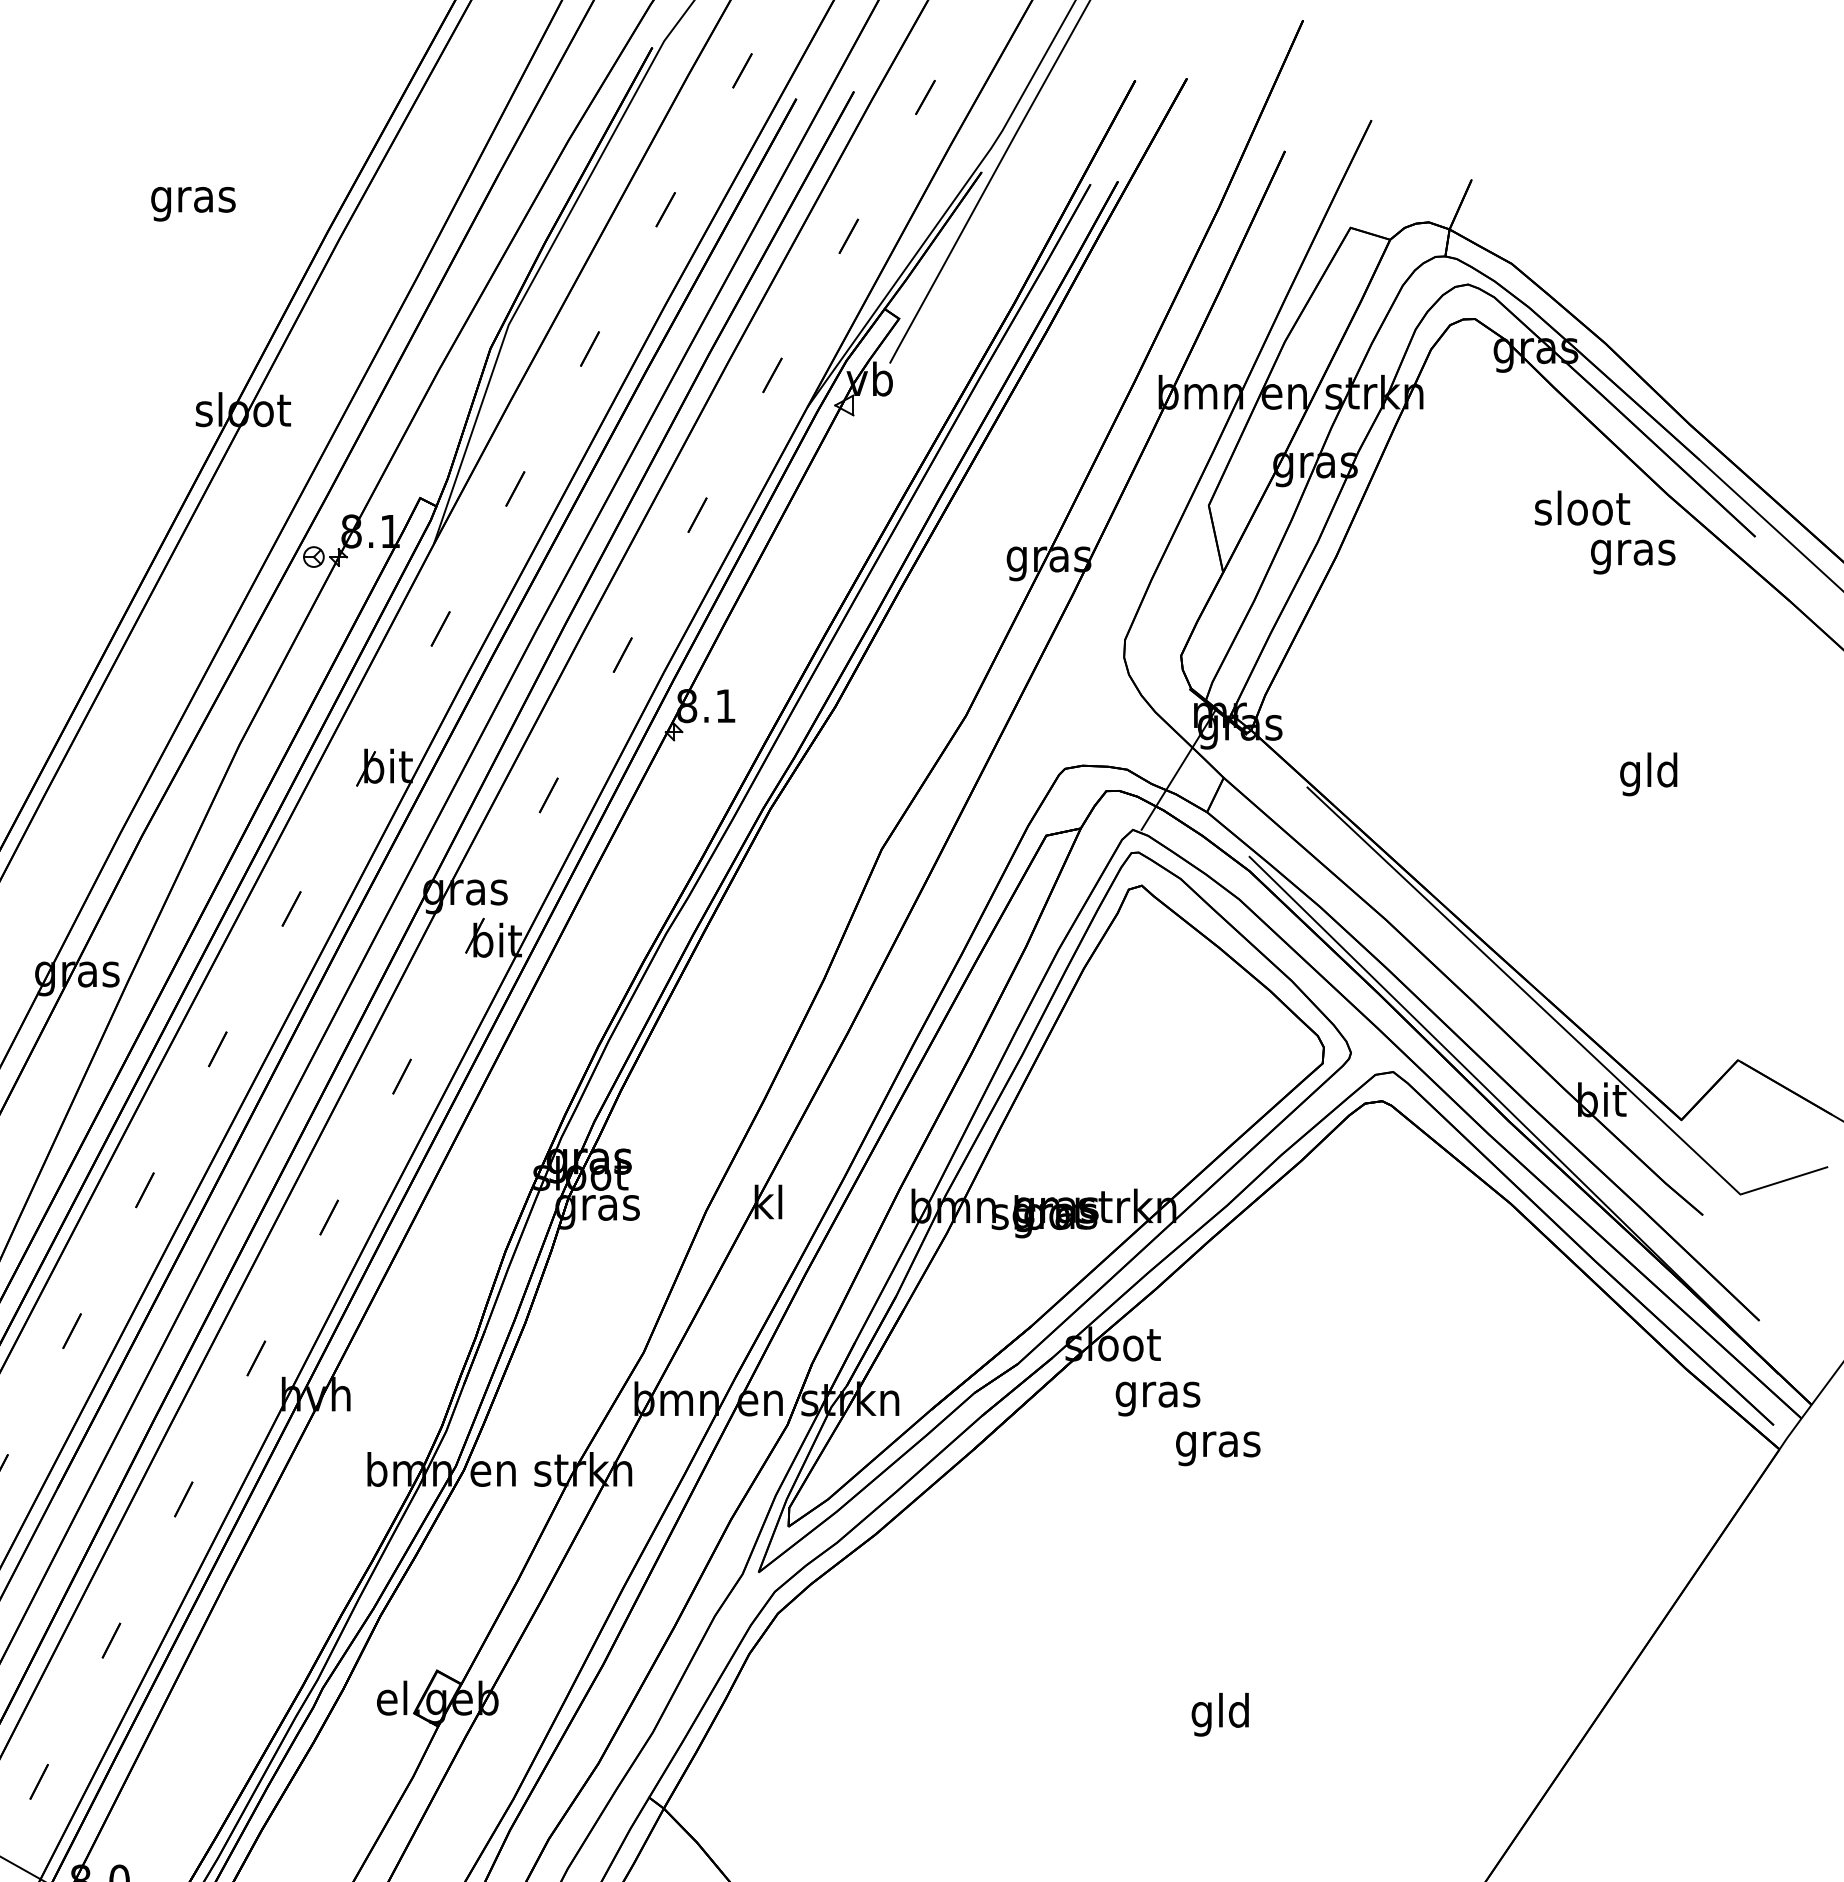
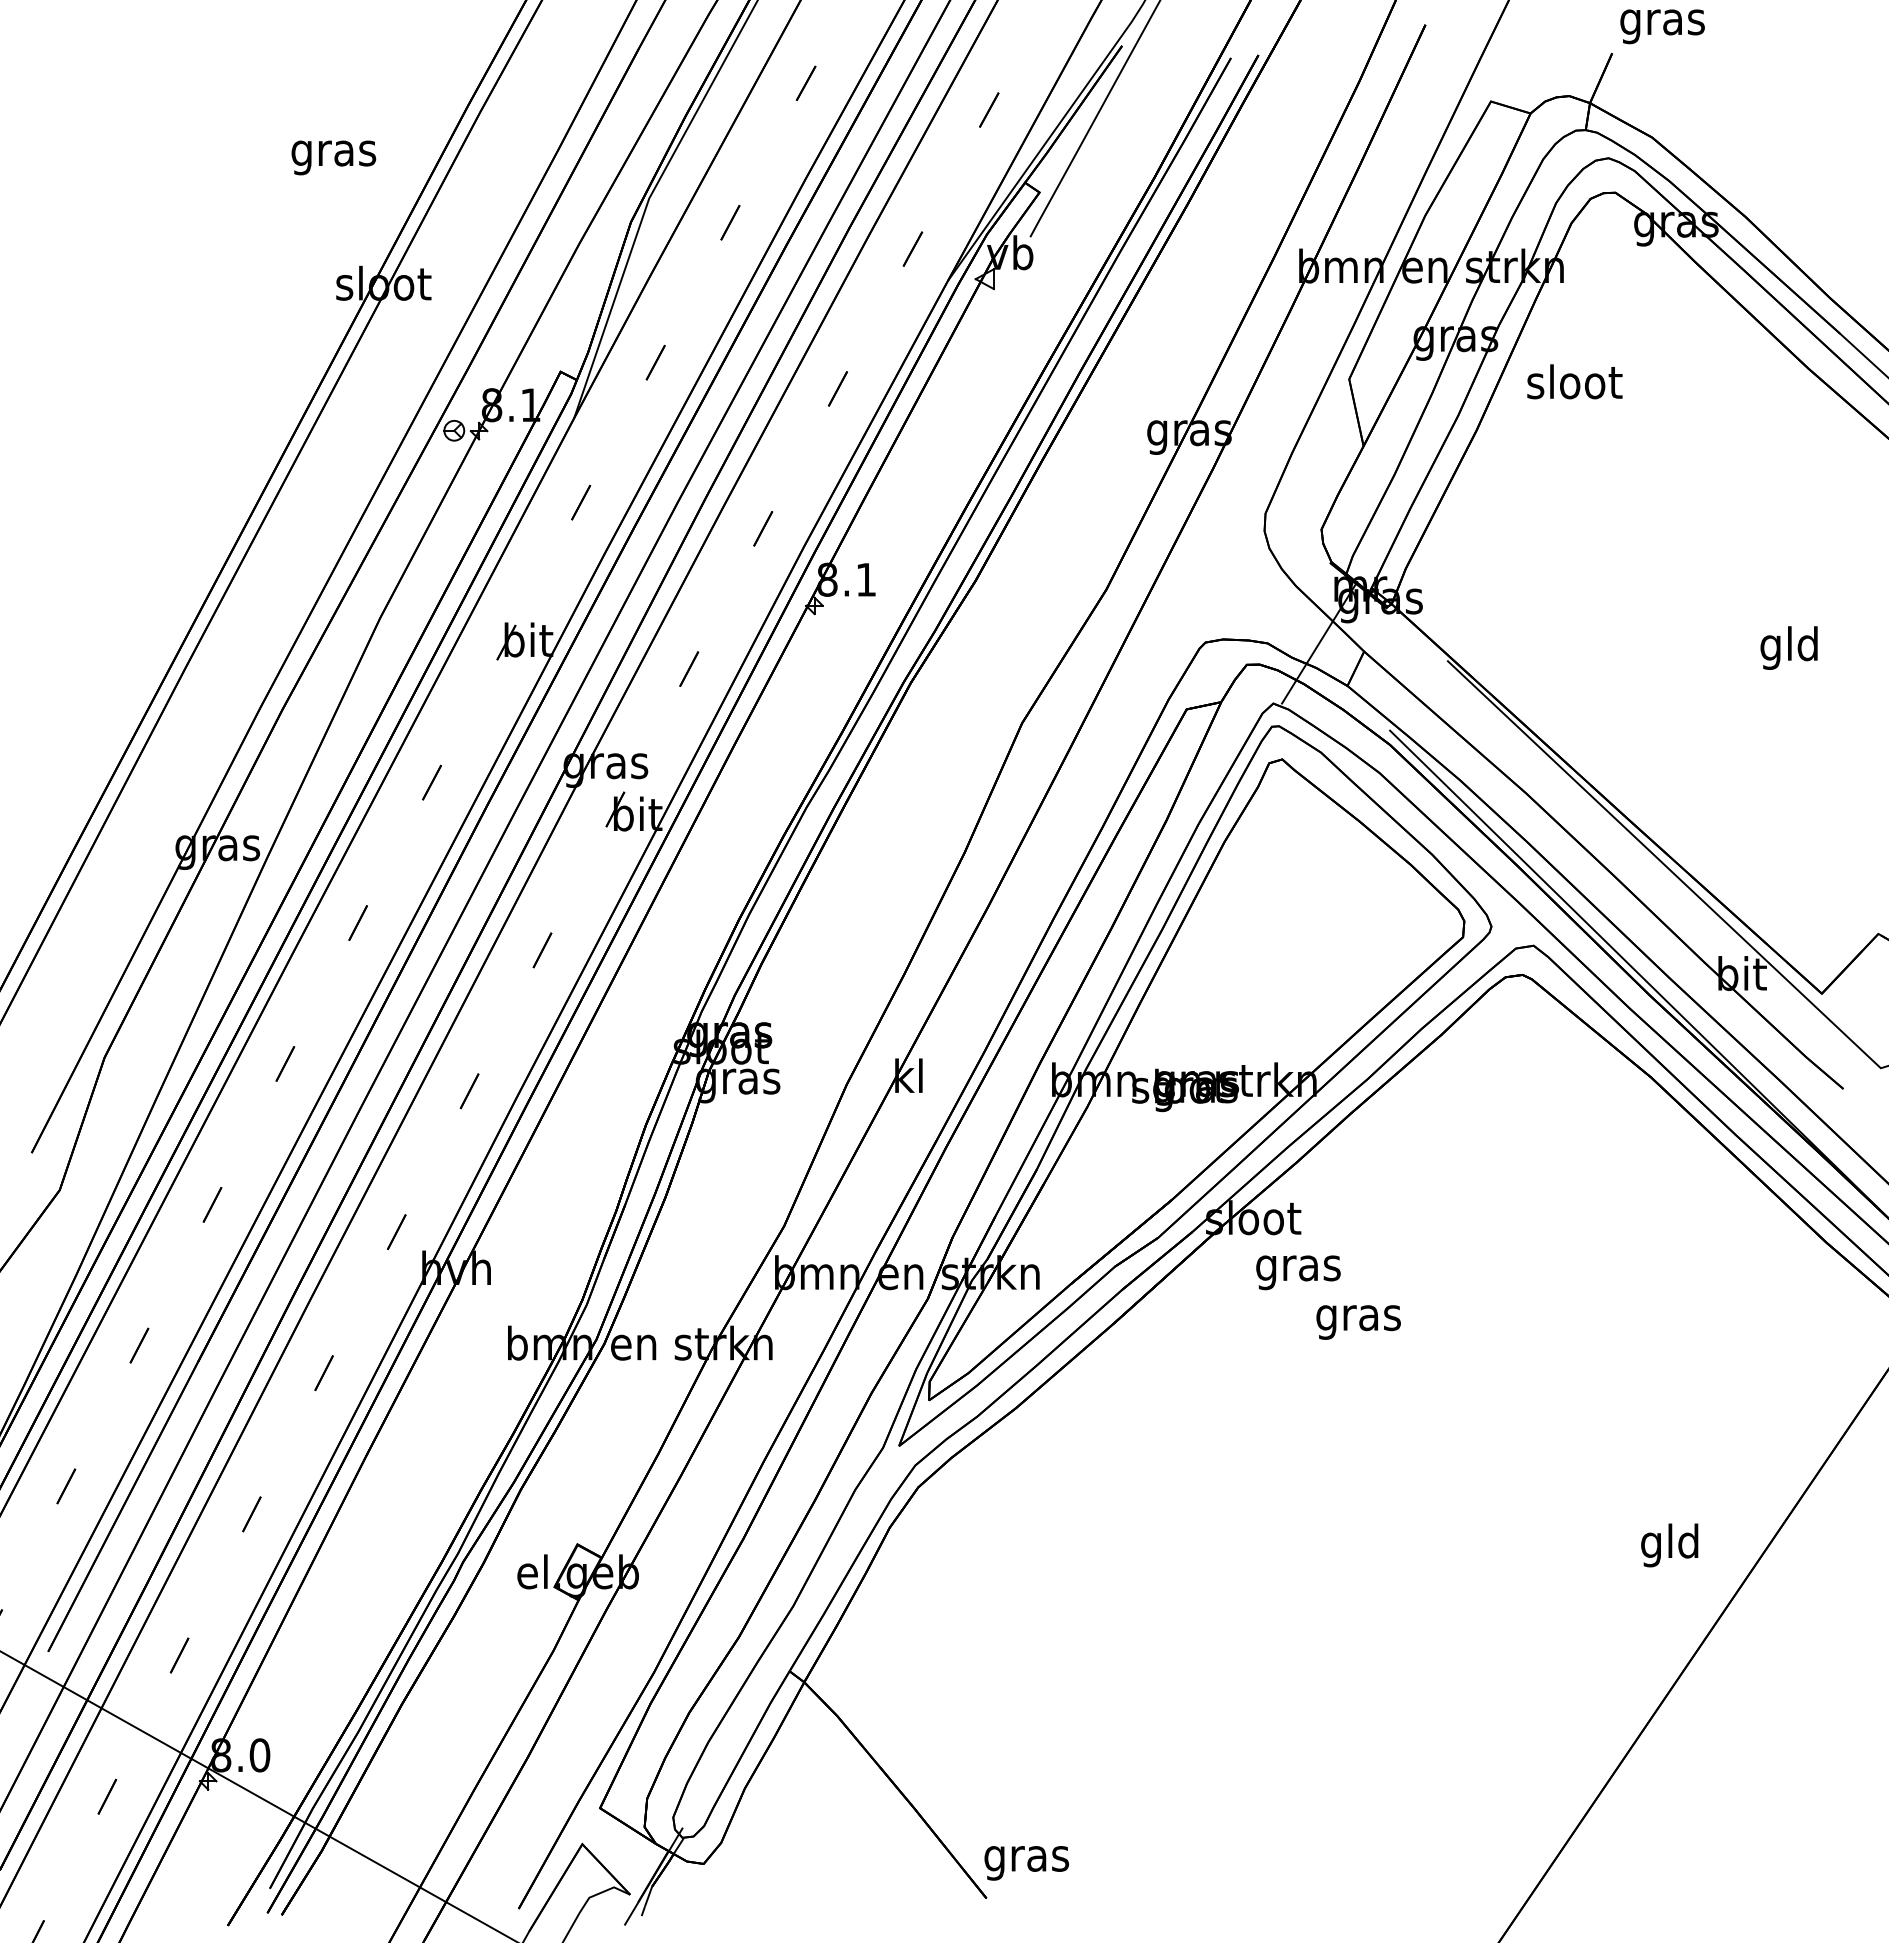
text: (193, 203) -> (333, 157), moved
text: (1582, 507) -> (1574, 381), moved
text: (1633, 556) -> (1662, 26), moved
text: (1220, 1714) -> (1669, 1545), moved

